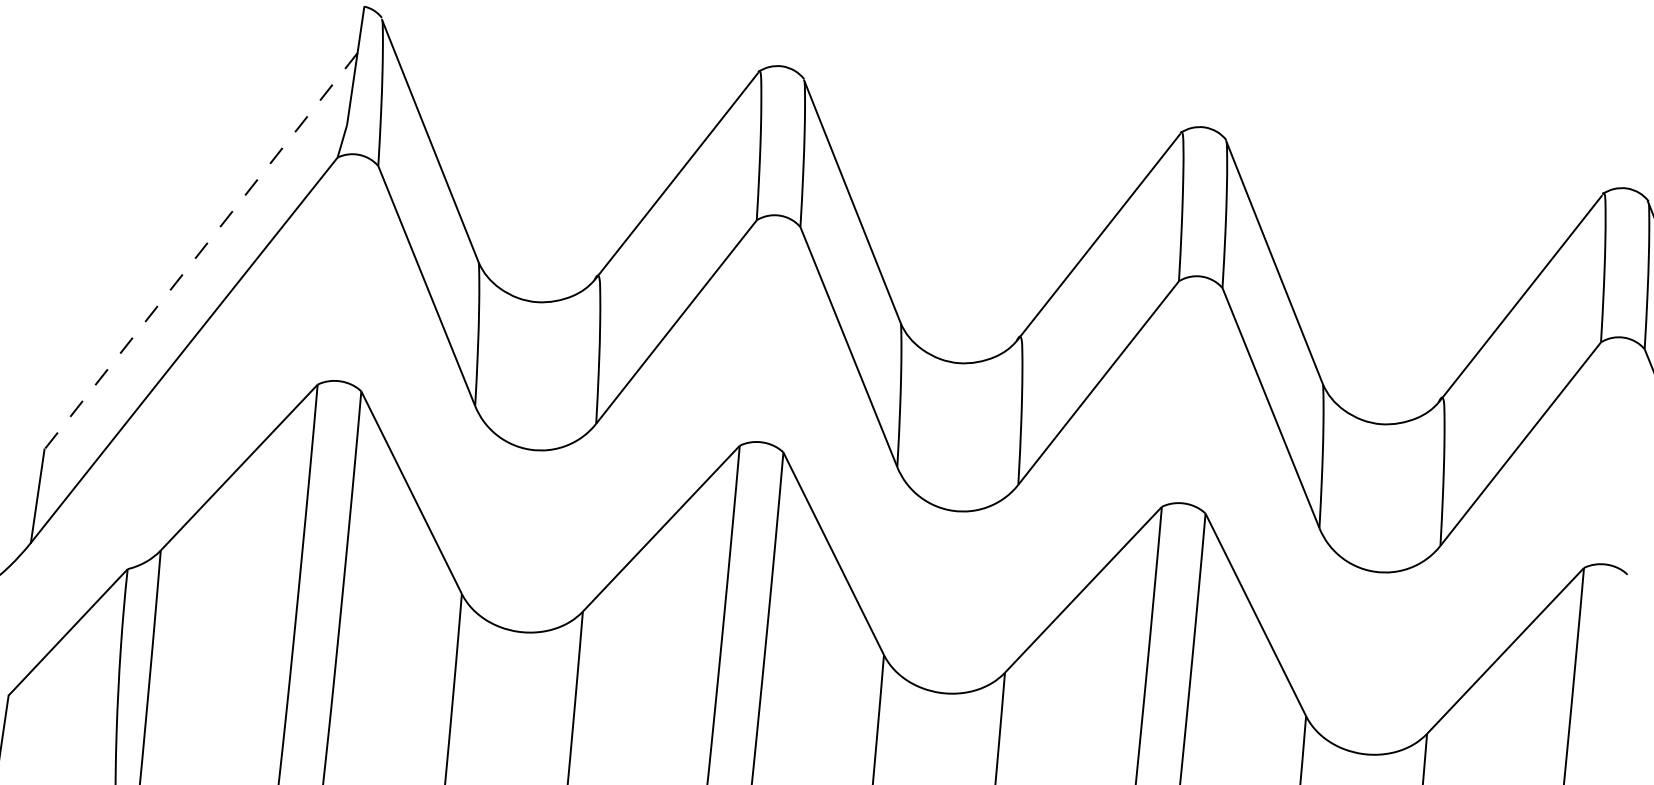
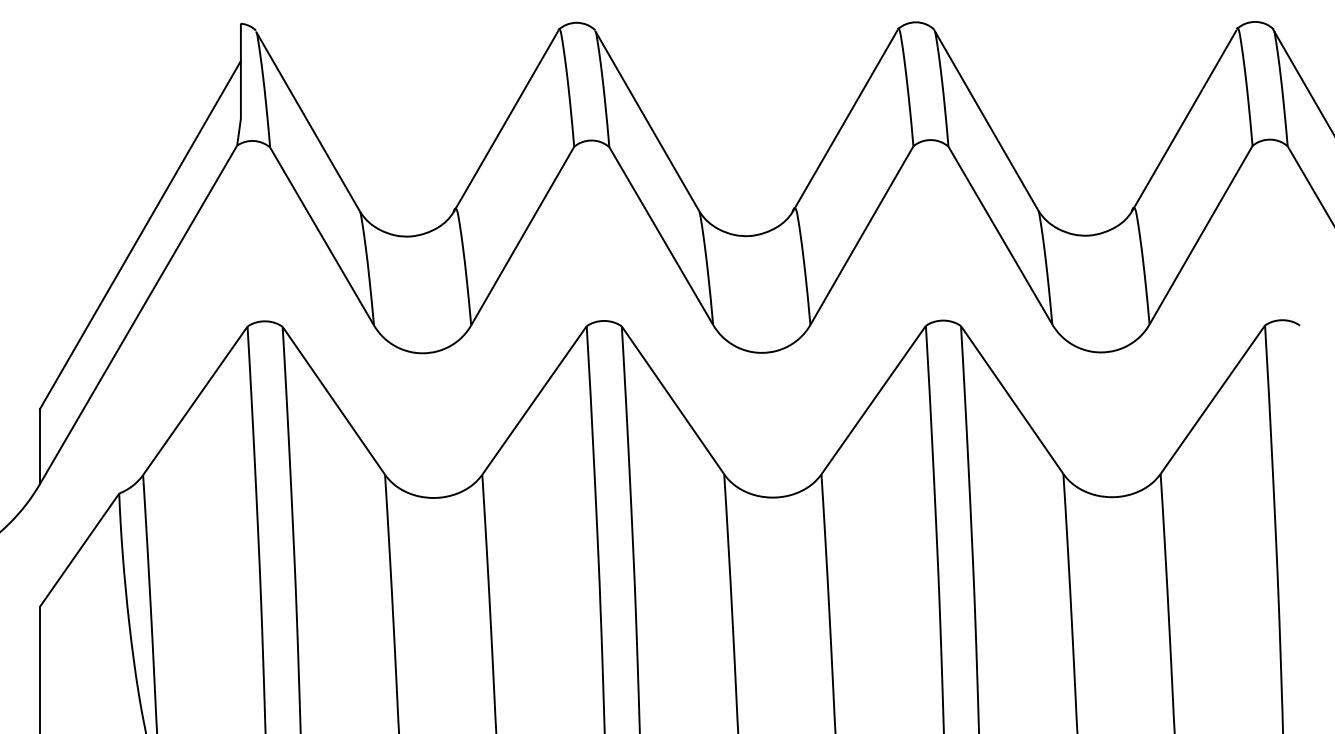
line: (200, 251) -> (140, 235), dashed -> solid

